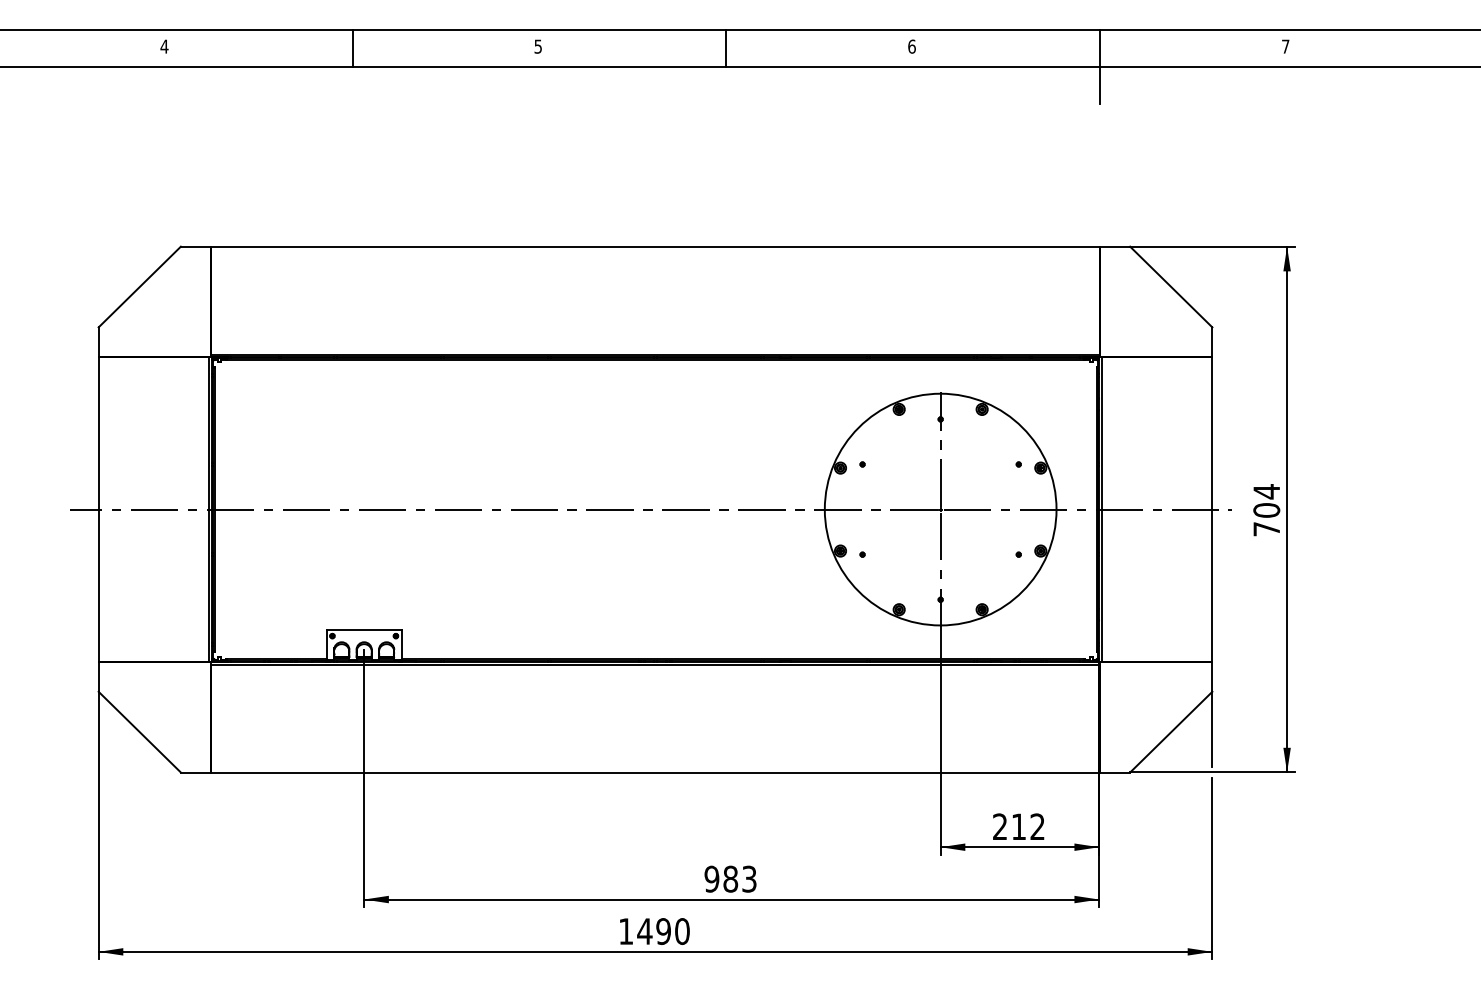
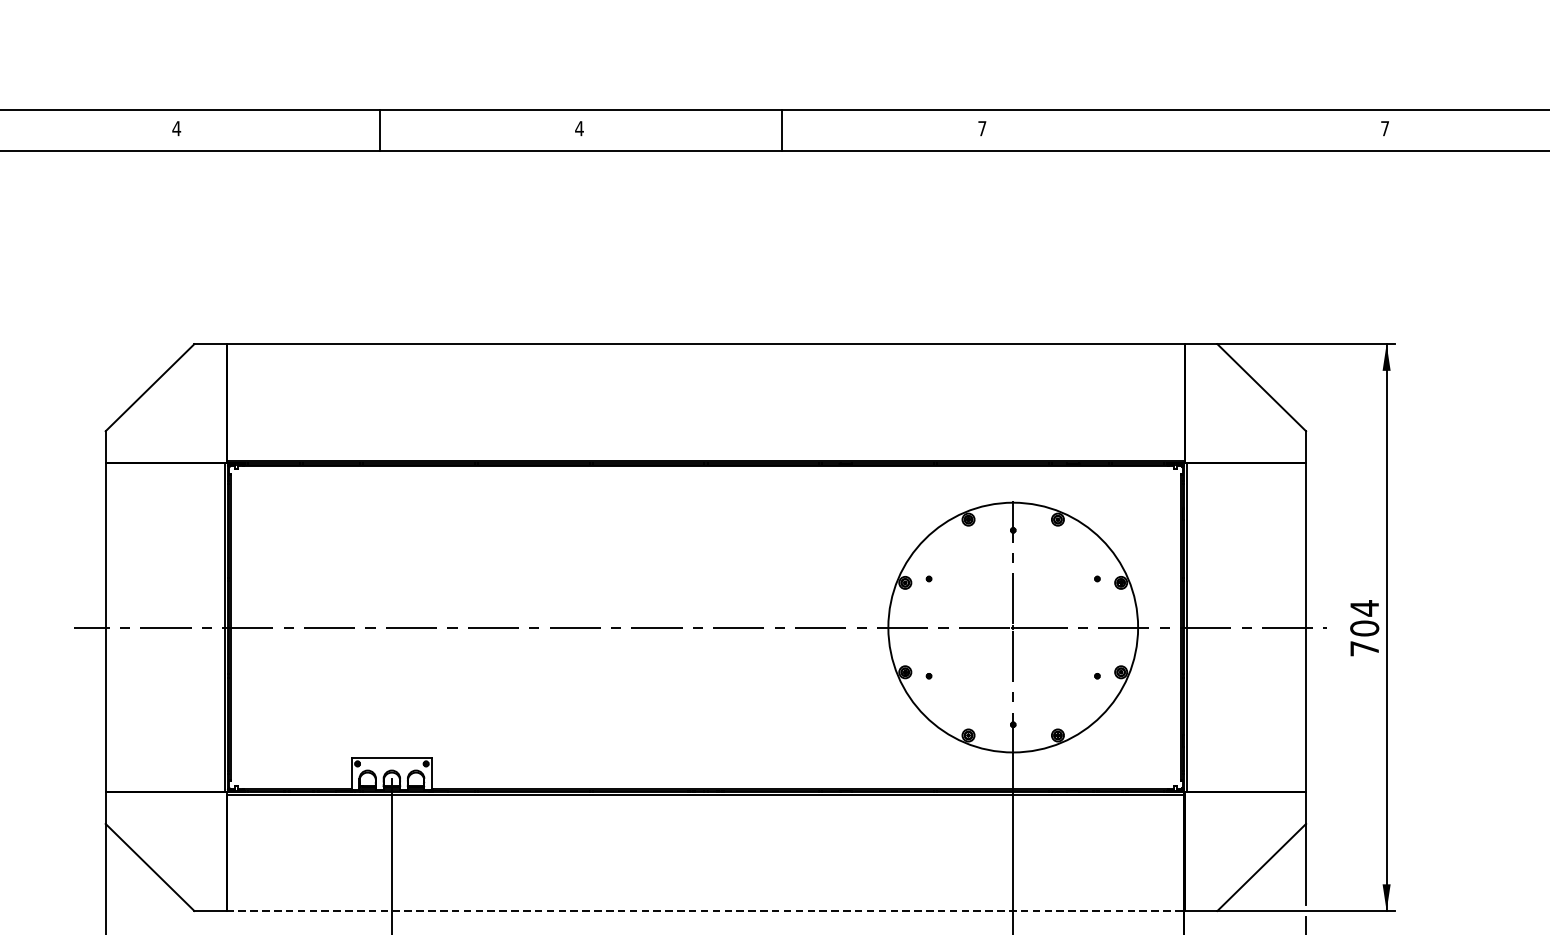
text: (538, 46) -> (579, 128), 5 -> 4
text: (911, 46) -> (981, 128), 6 -> 7
line: (1100, 66) -> (1185, 150), removed
line: (655, 772) -> (705, 910), solid -> dashed

